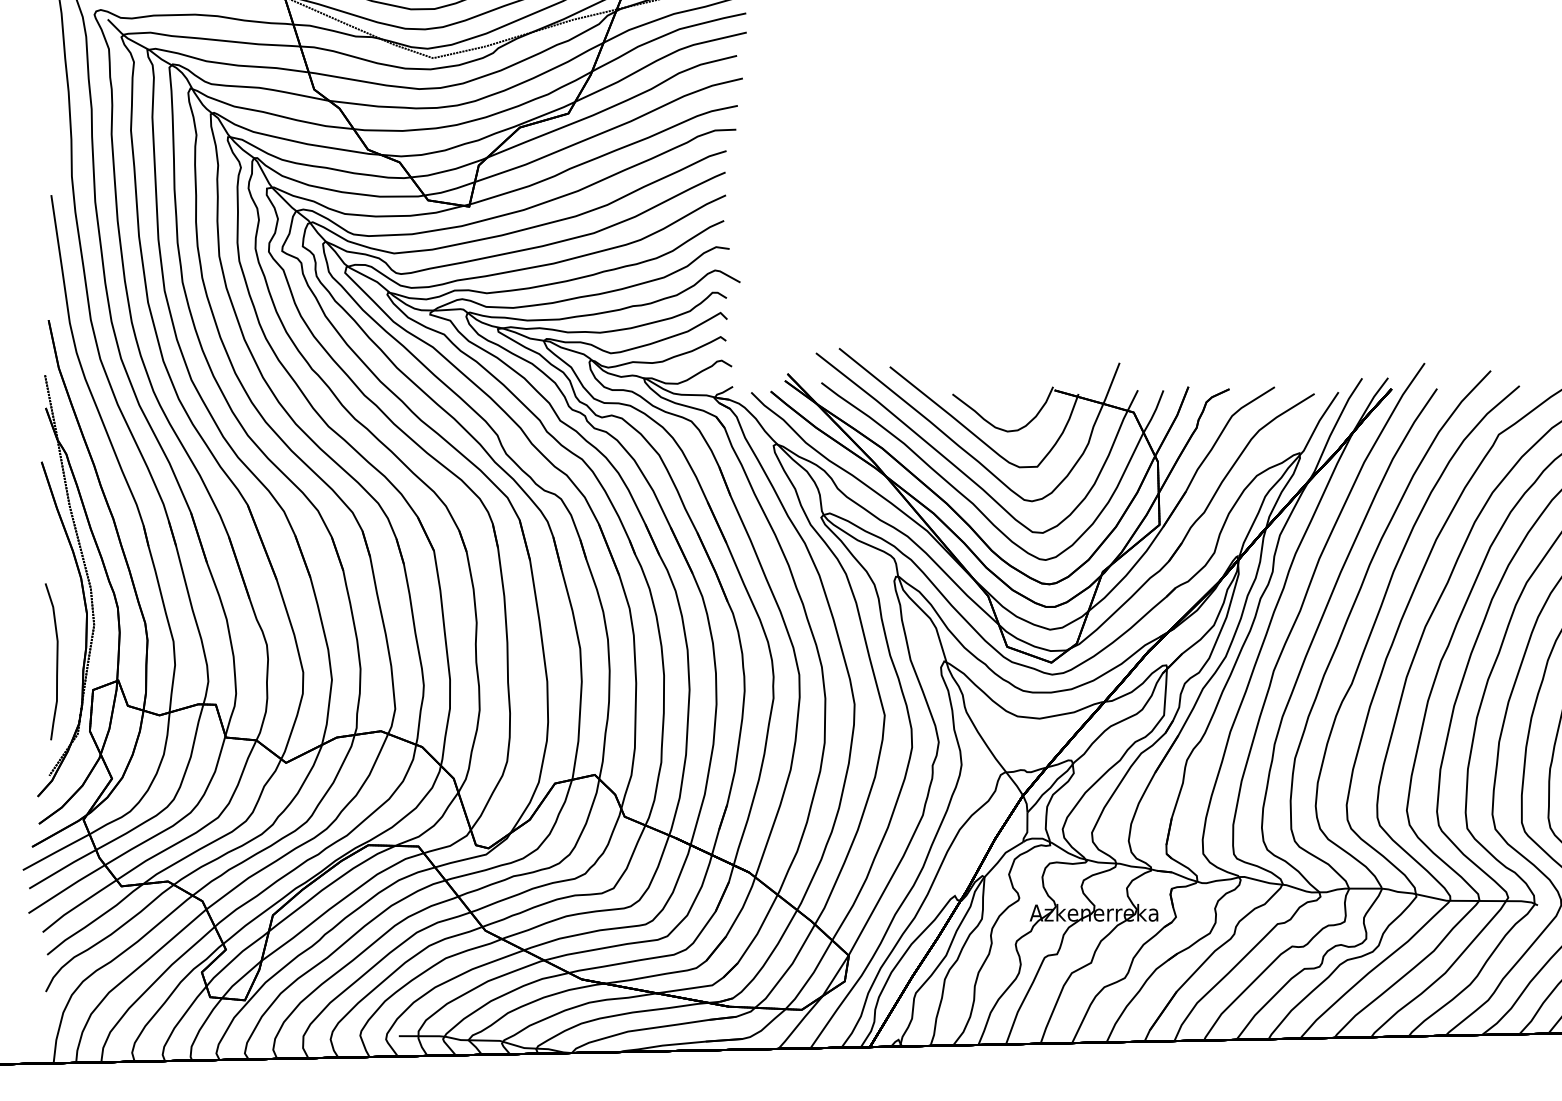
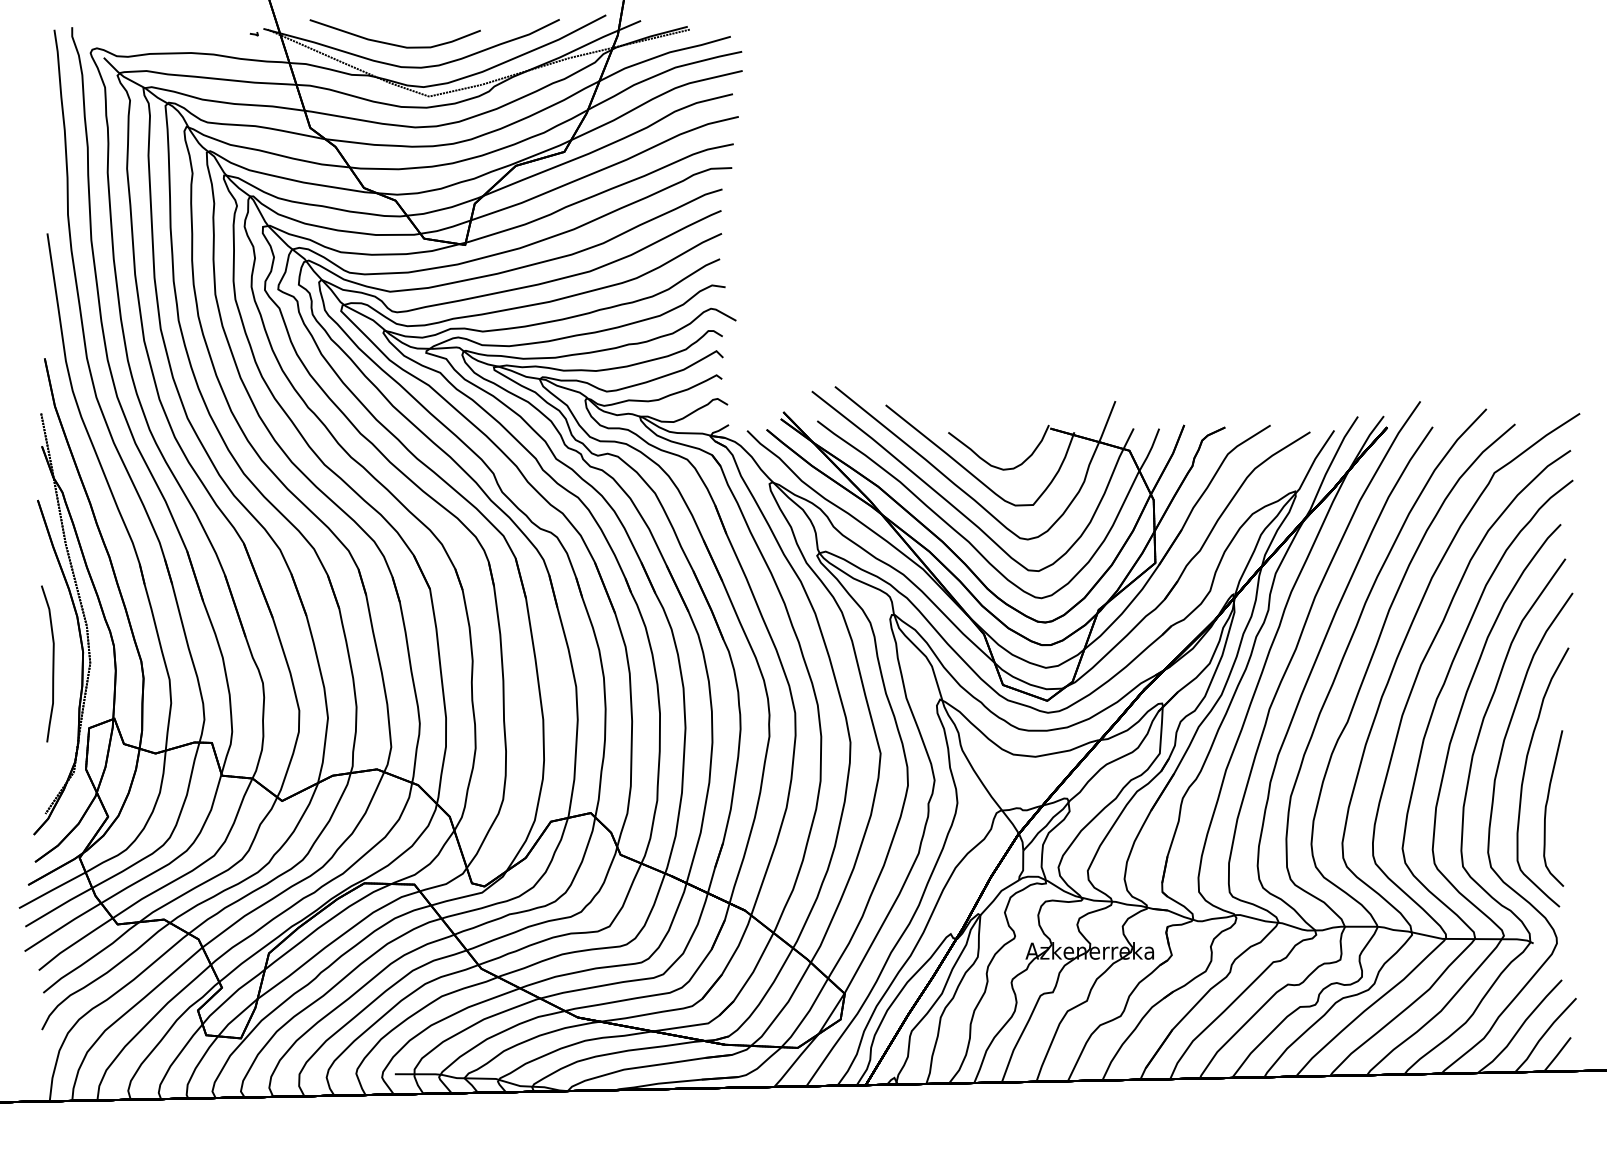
part: (51, 661) -> (47, 663), moved

